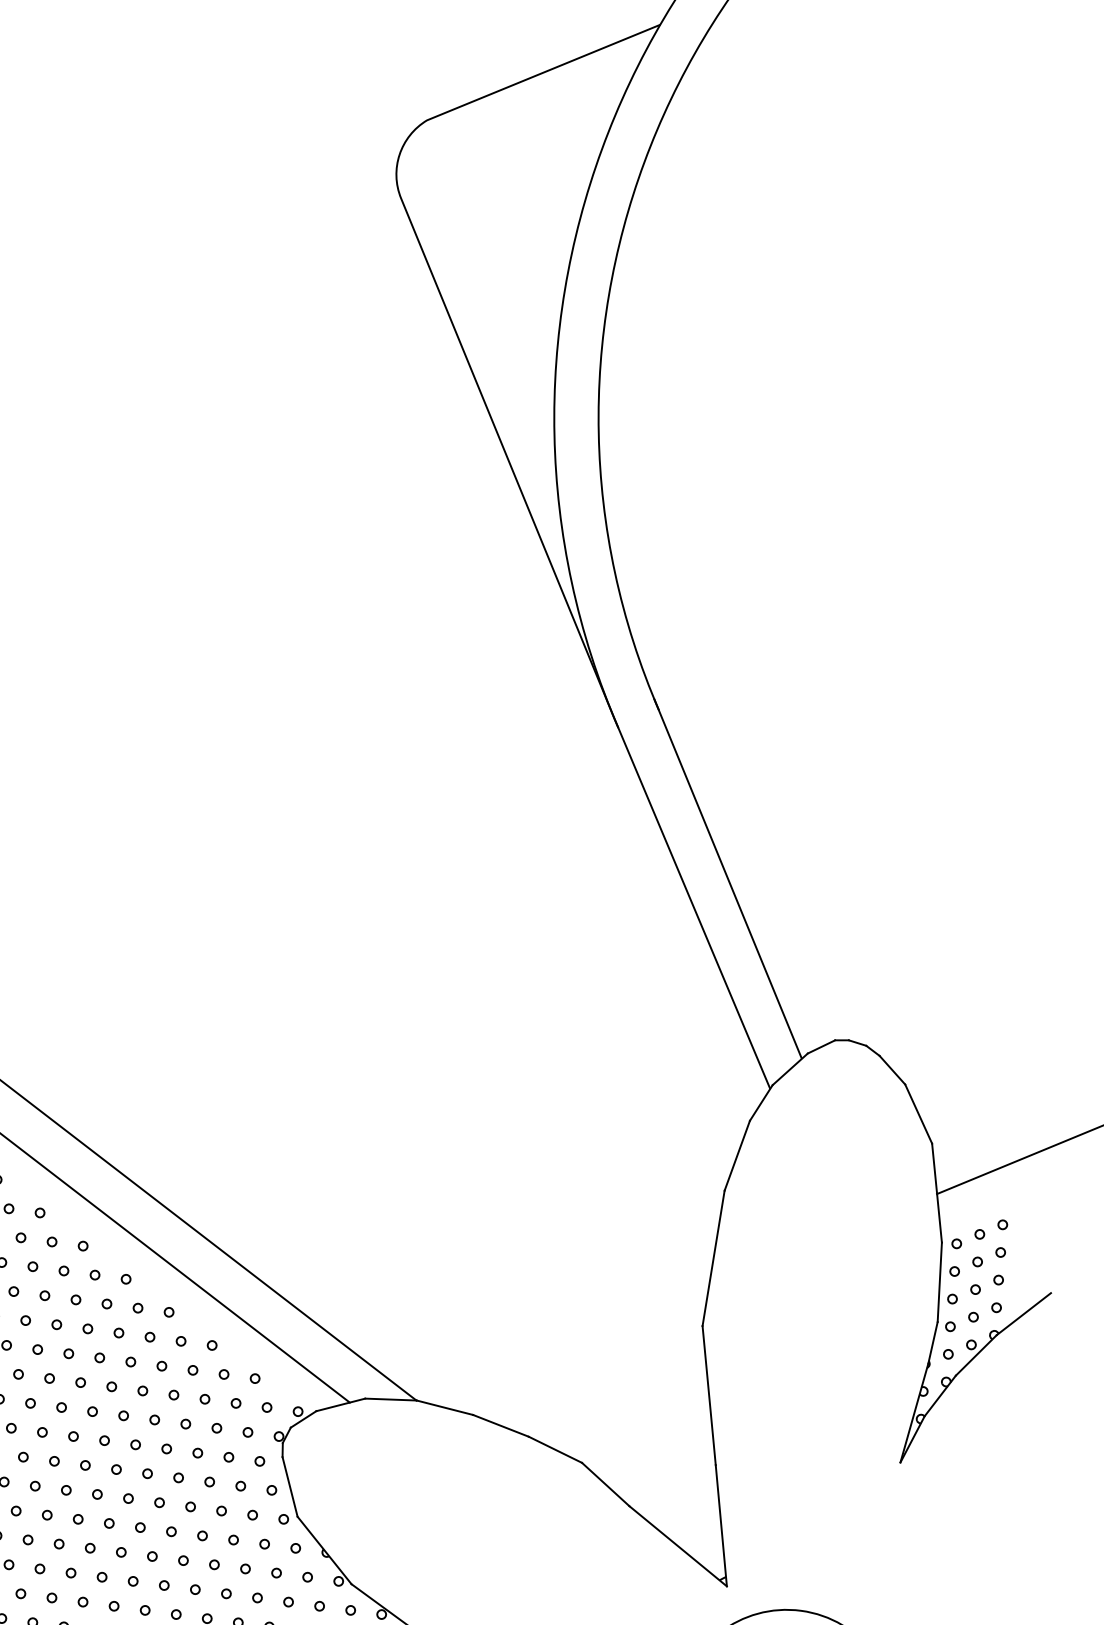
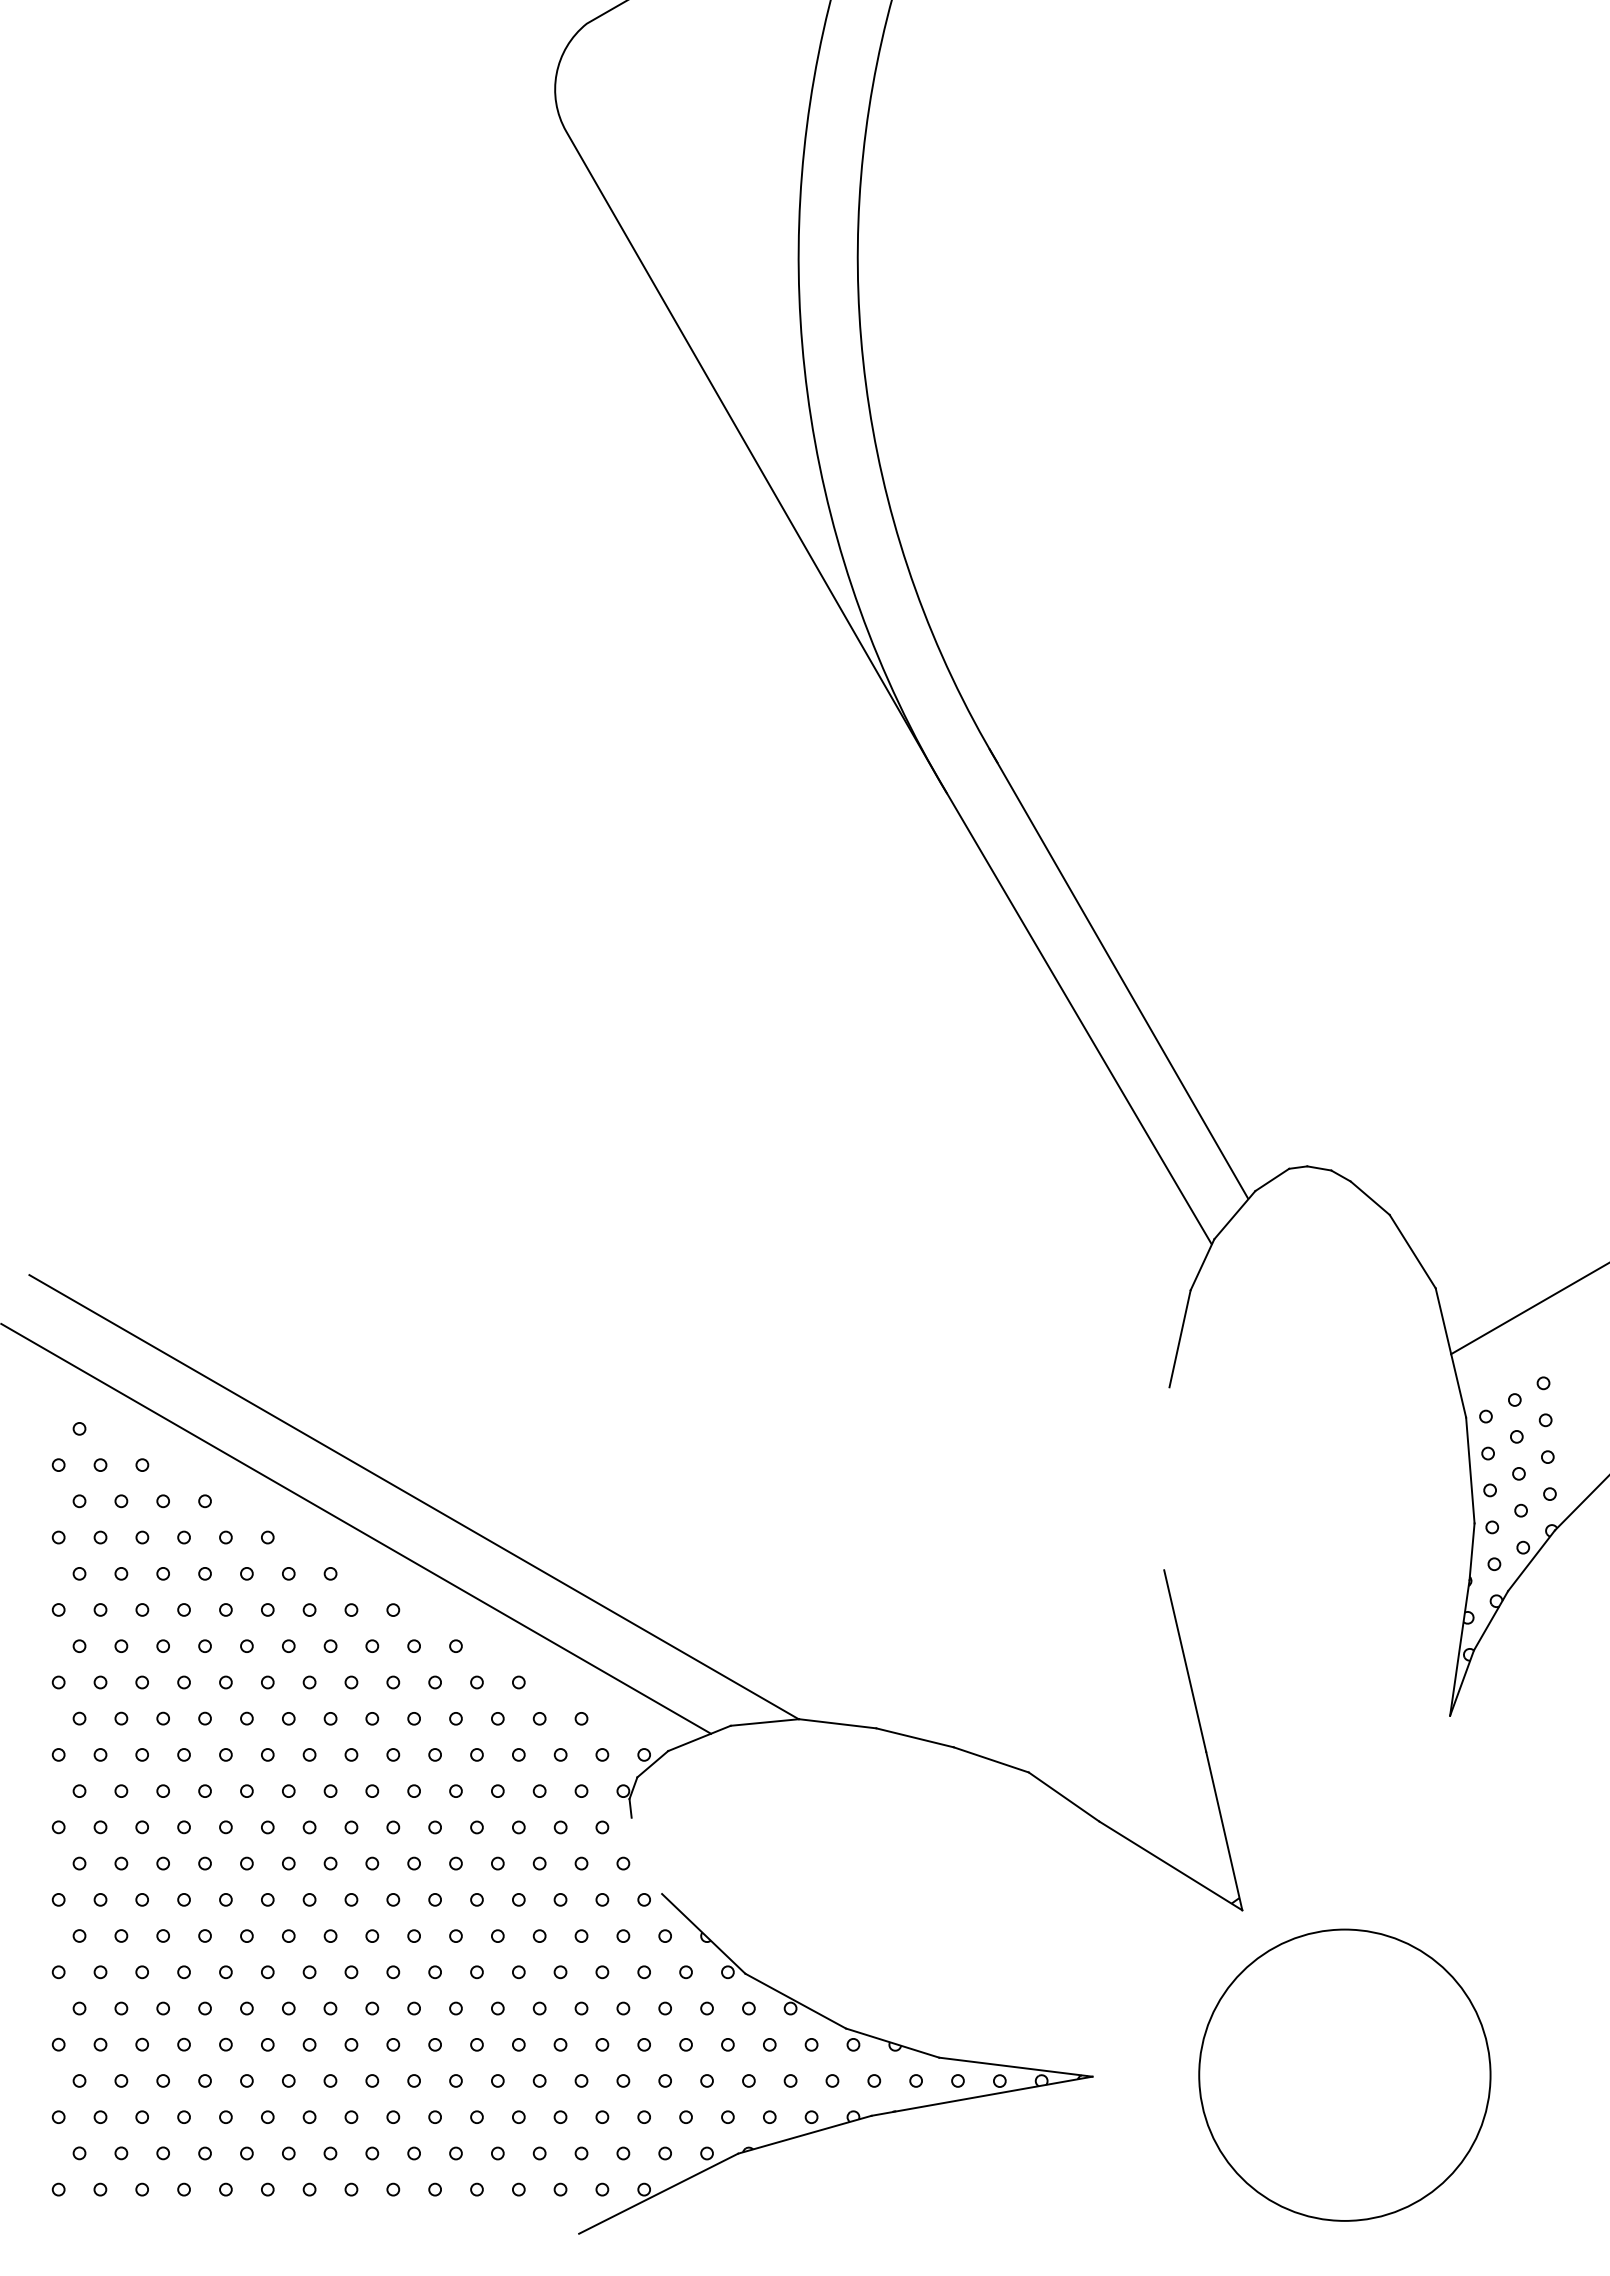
line: (713, 1258) -> (1166, 1478), removed
line: (289, 1486) -> (646, 1855), removed

